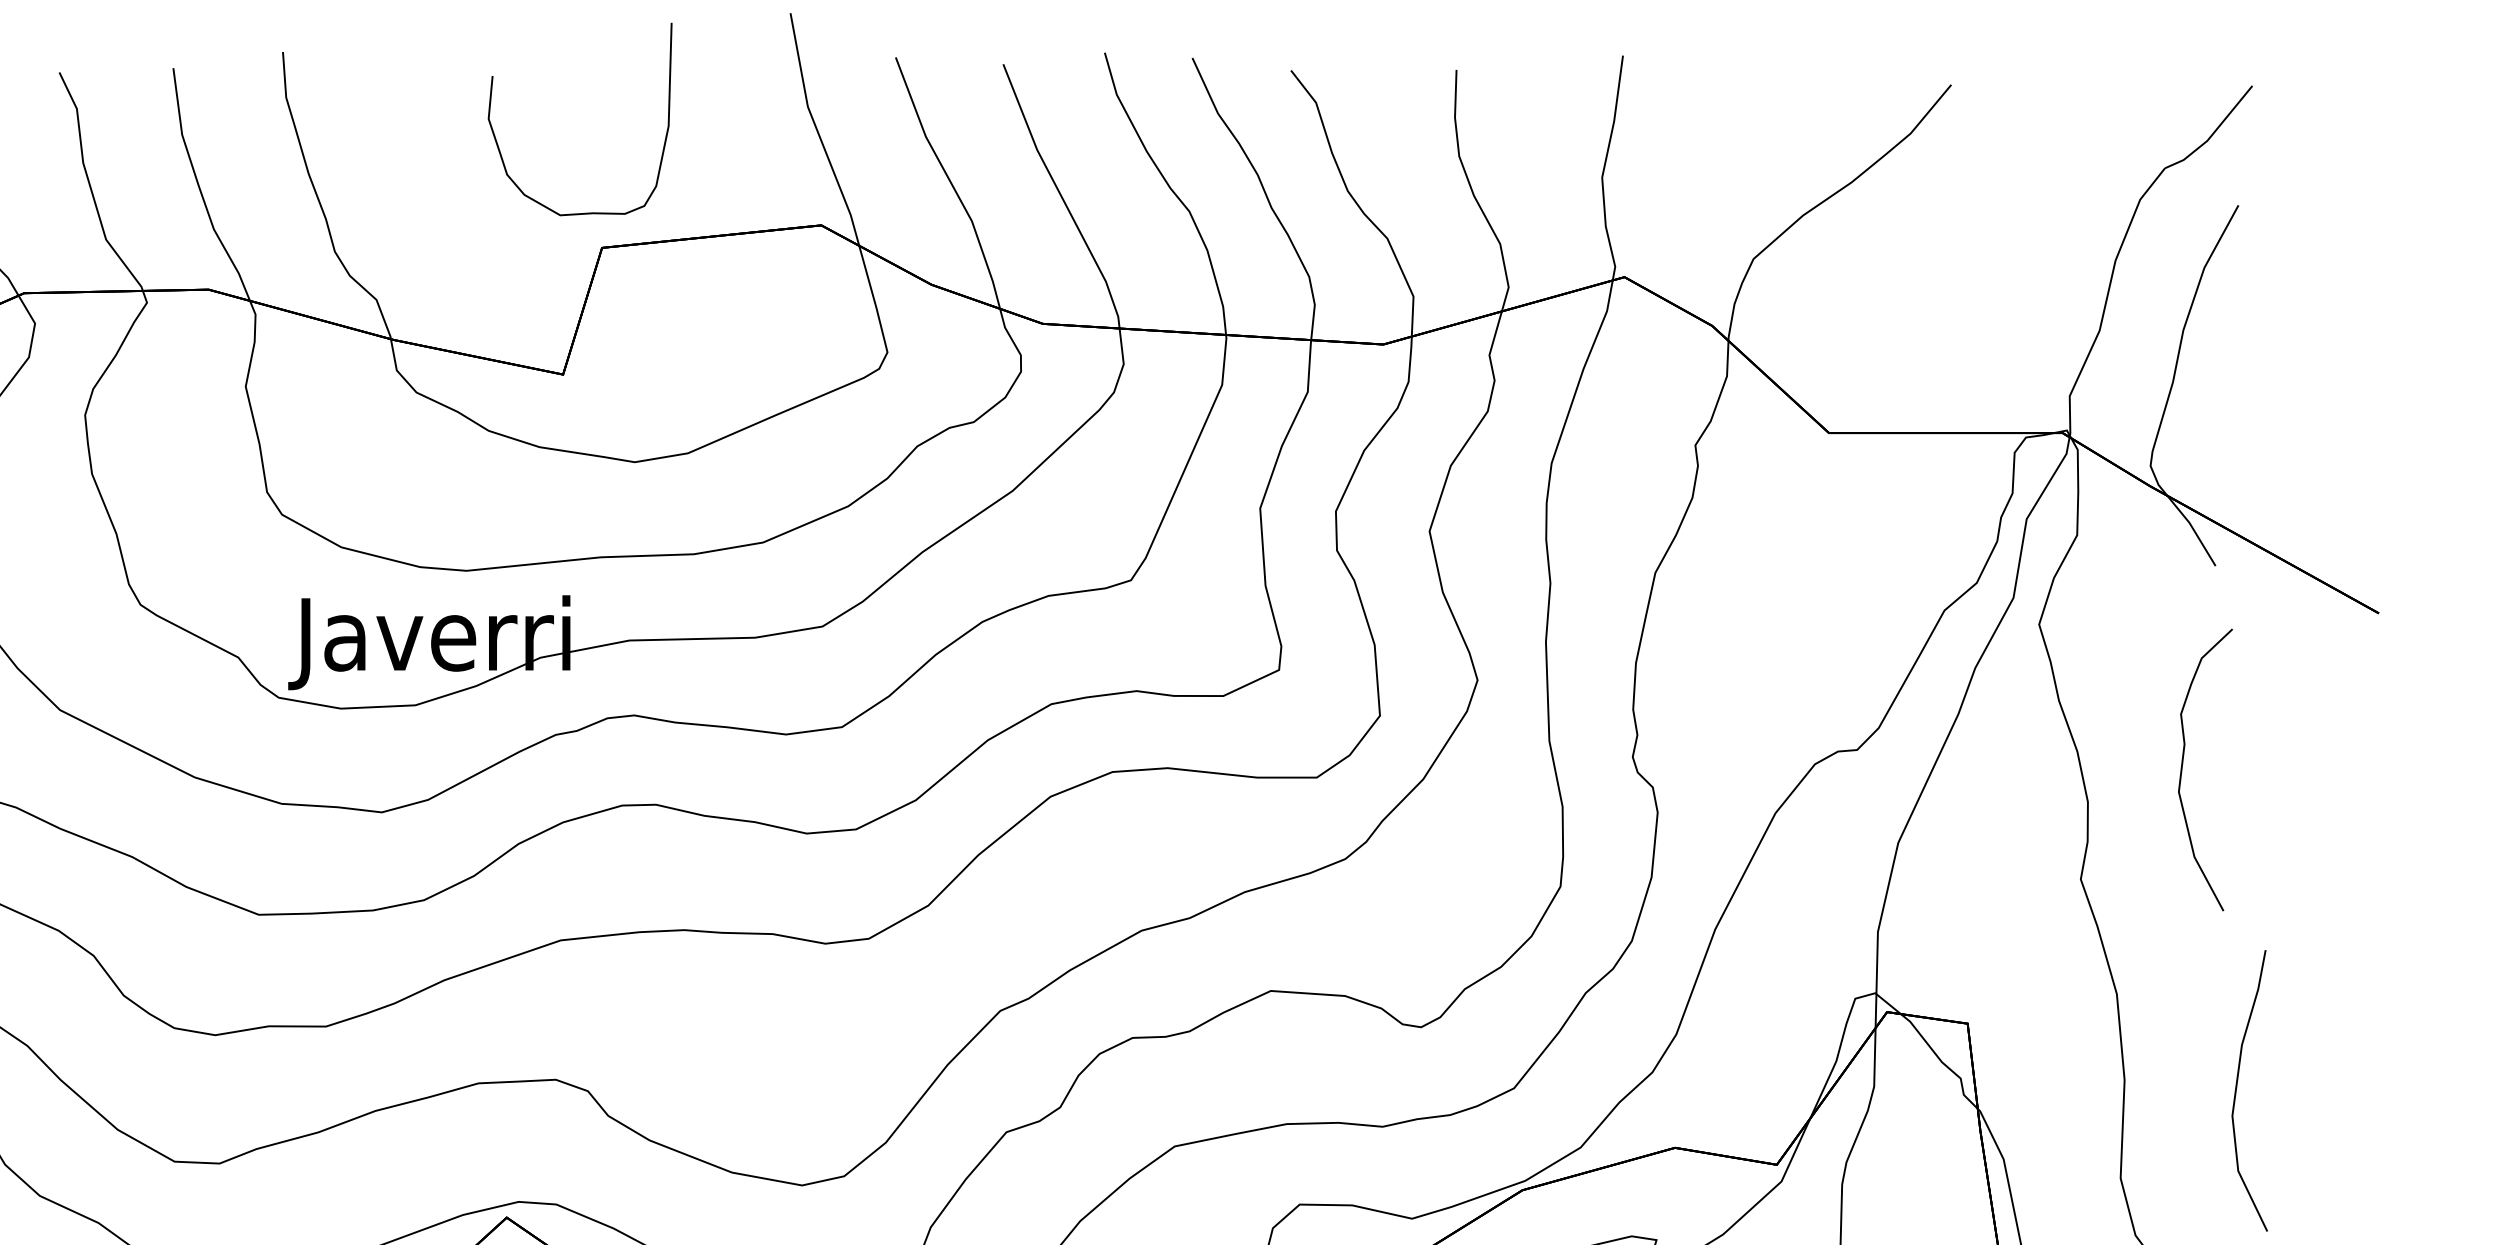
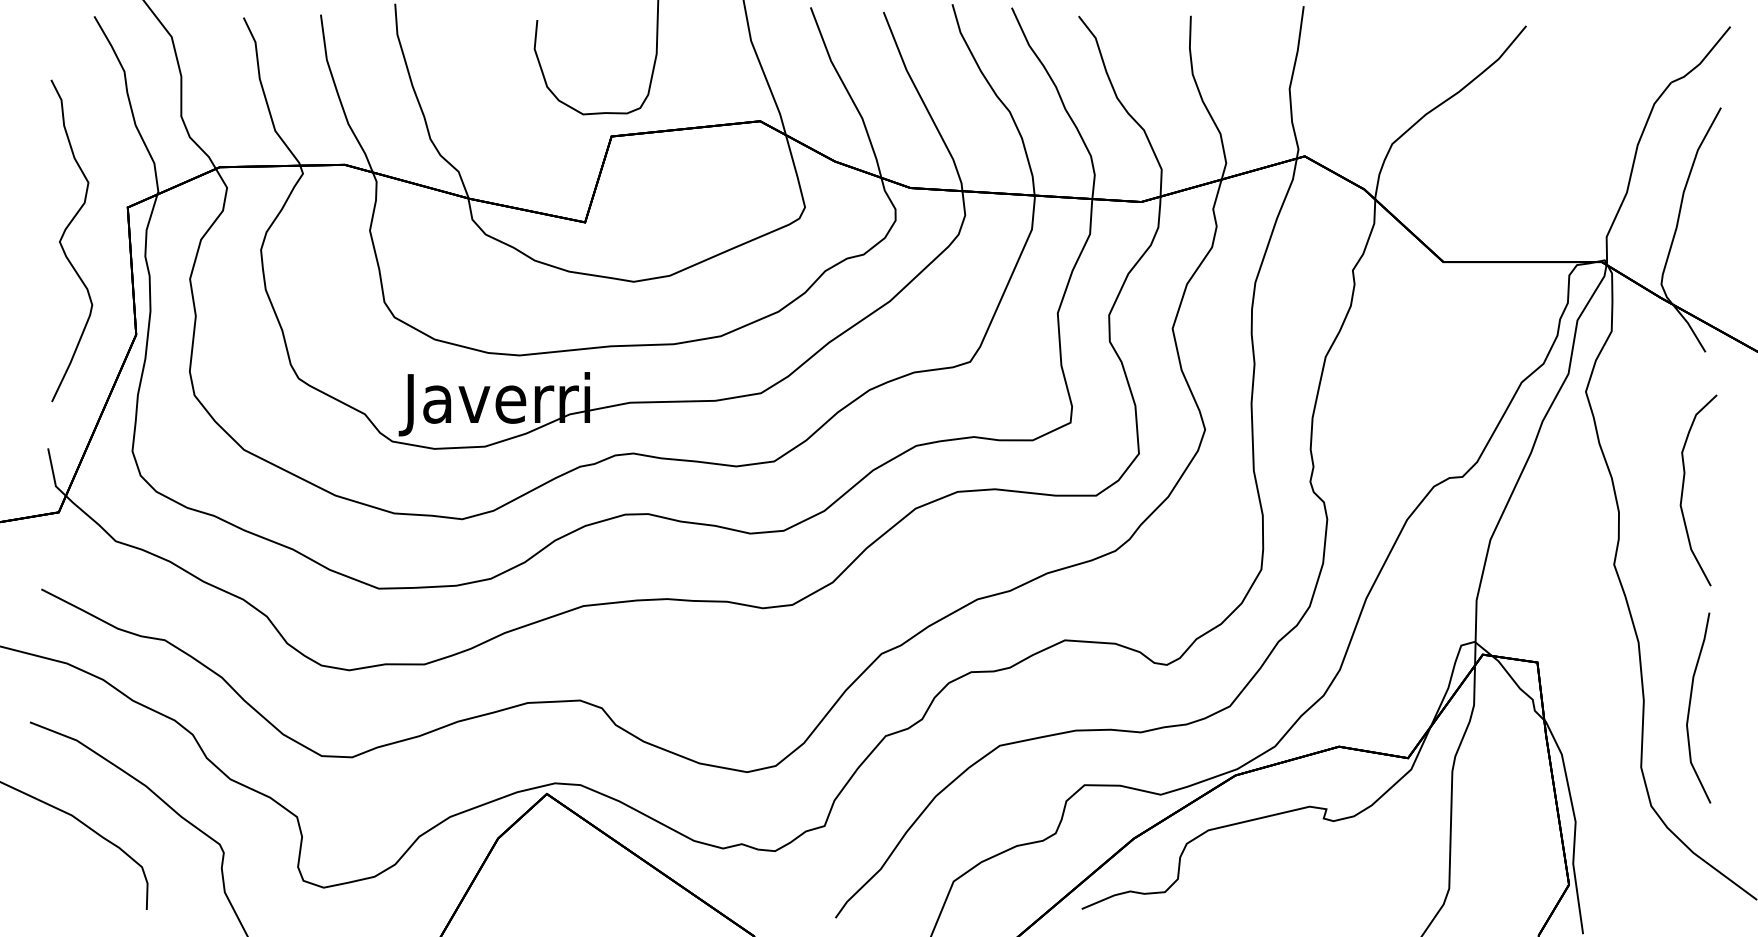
curve: (2237, 1090) -> (1690, 707), moved

